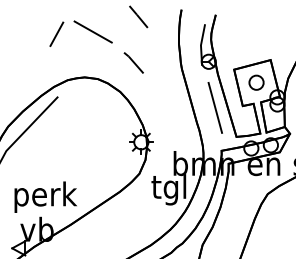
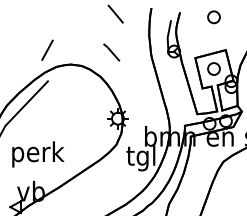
part: (256, 20) -> (213, 17), added
line: (92, 31) -> (77, 26), removed
line: (56, 33) -> (47, 49), moved
line: (215, 107) -> (179, 89), removed
text: (45, 196) -> (38, 153), moved

